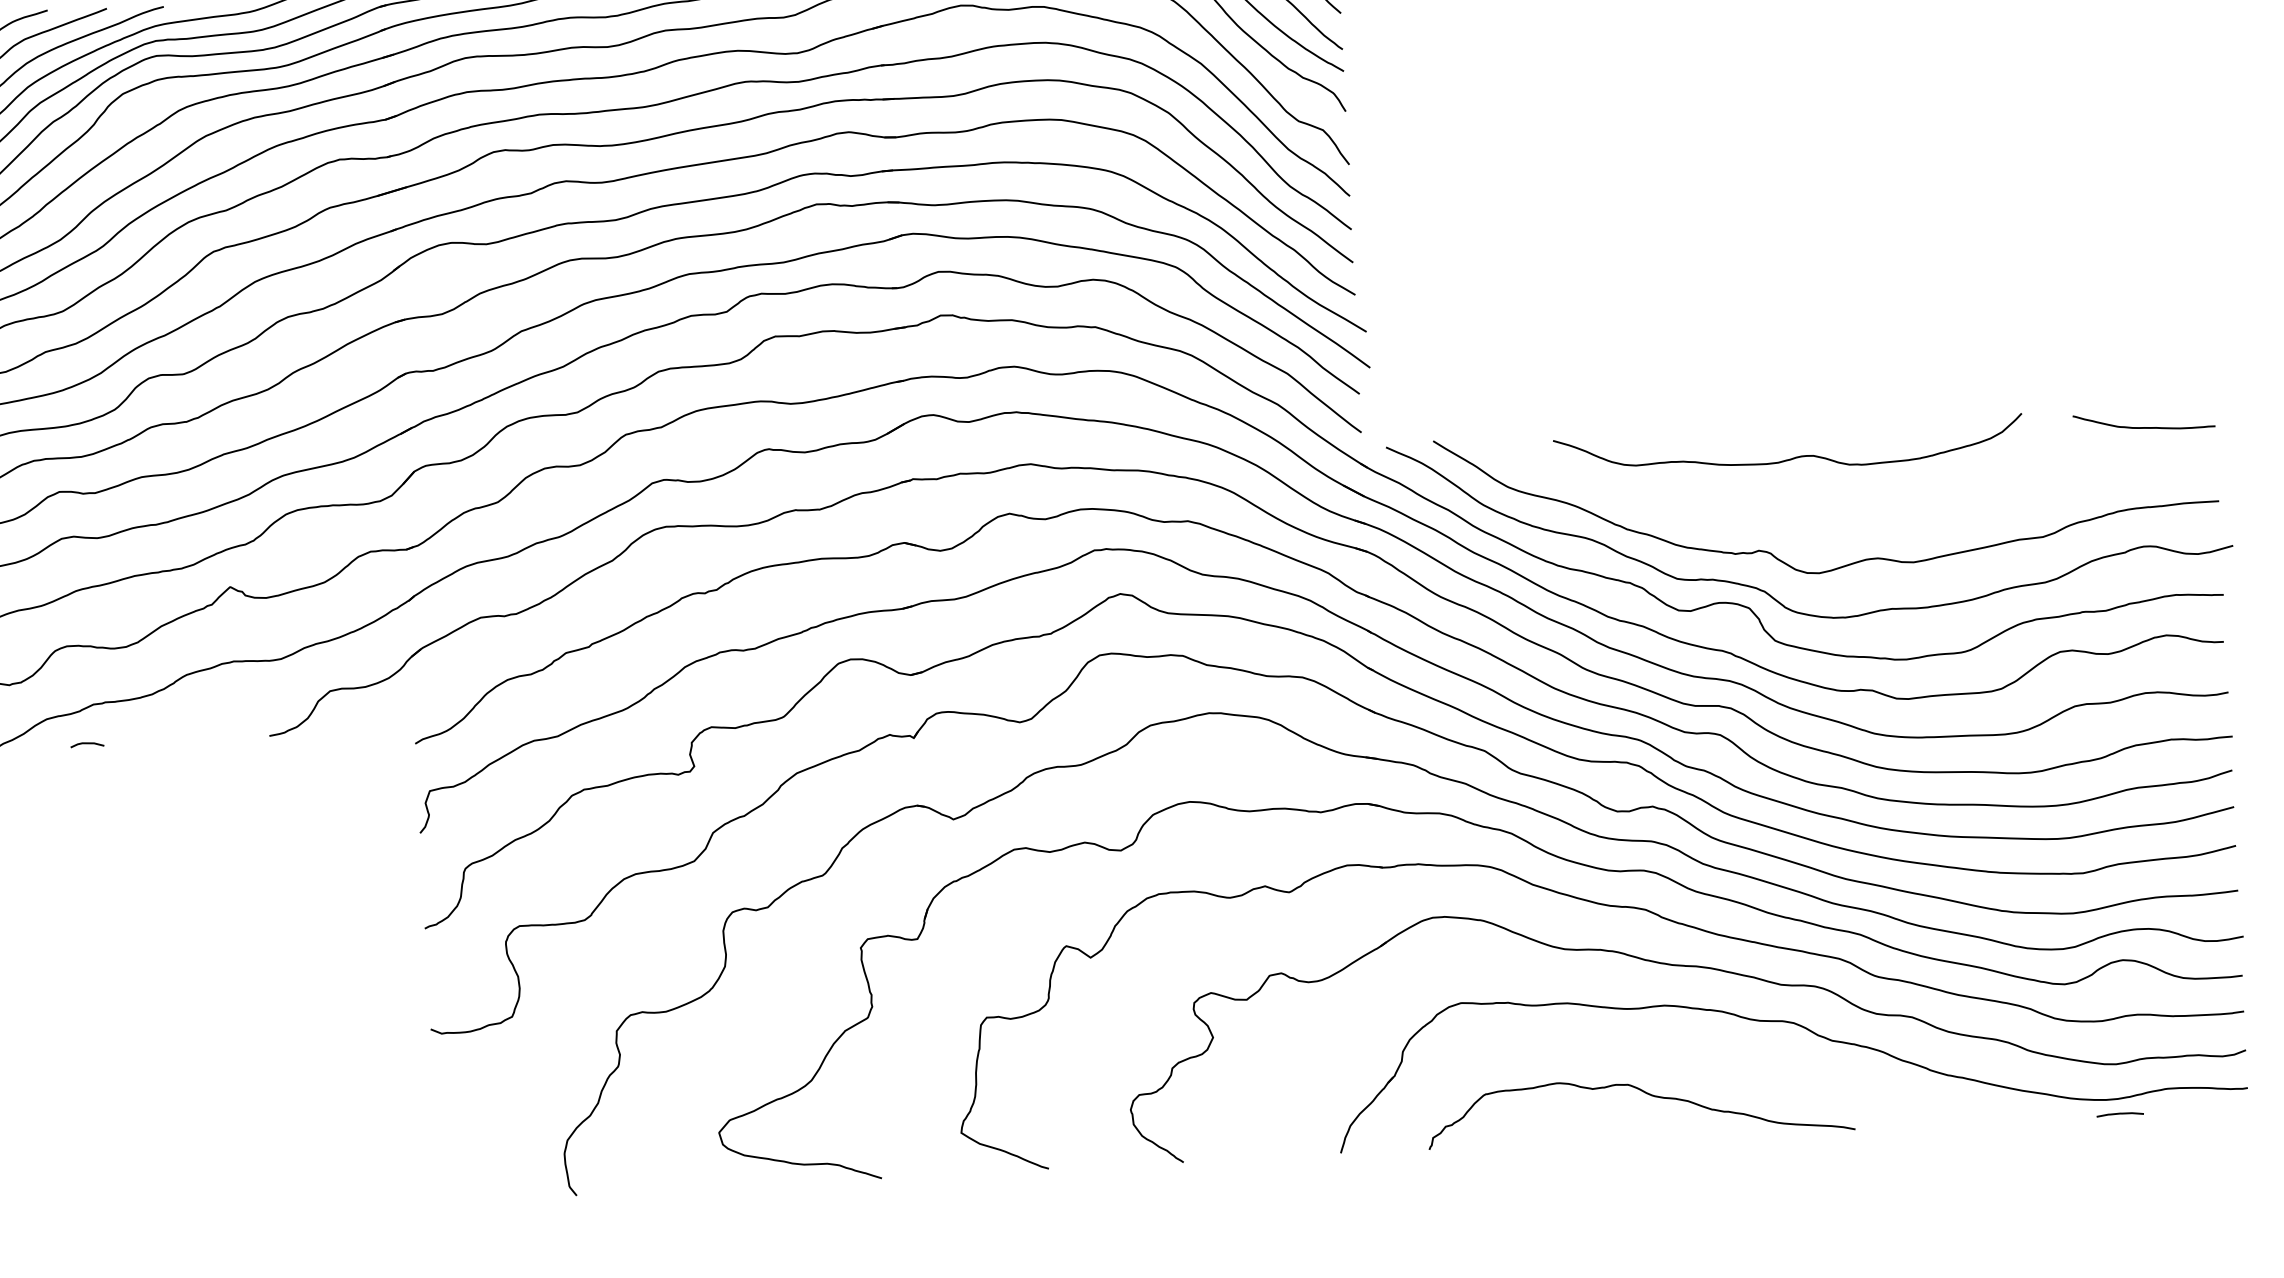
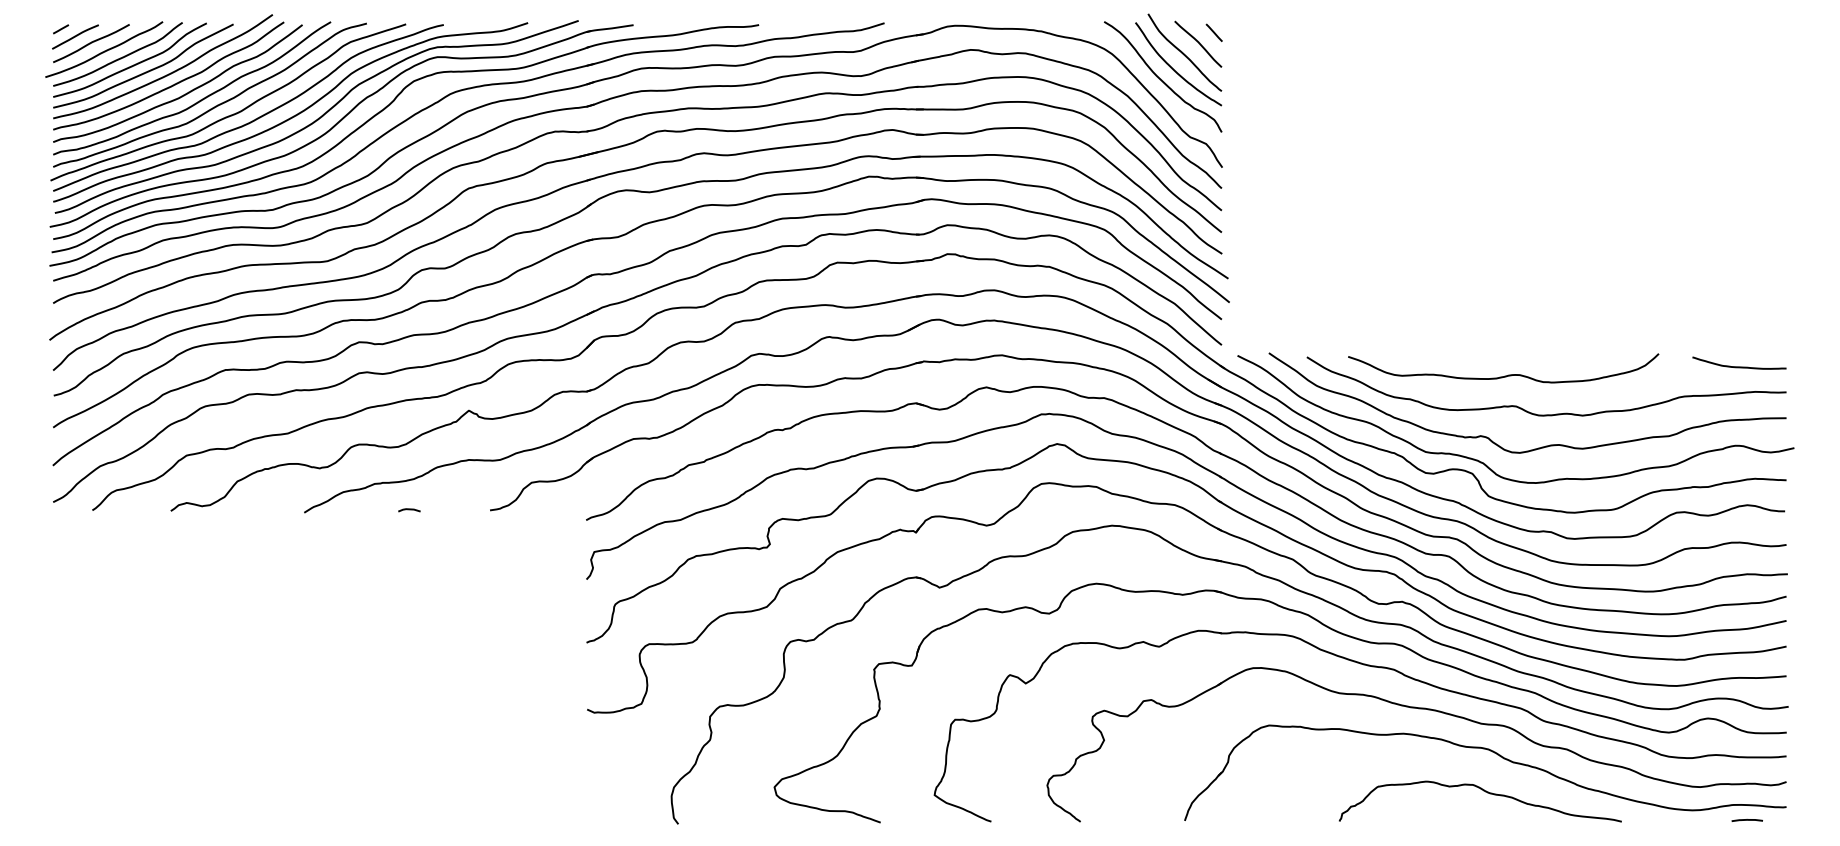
curve: (1856, 513) -> (1546, 414), added
line: (87, 745) -> (409, 510), moved
curve: (1647, 1095) -> (1485, 792), moved
line: (2118, 1114) -> (1746, 820), moved

